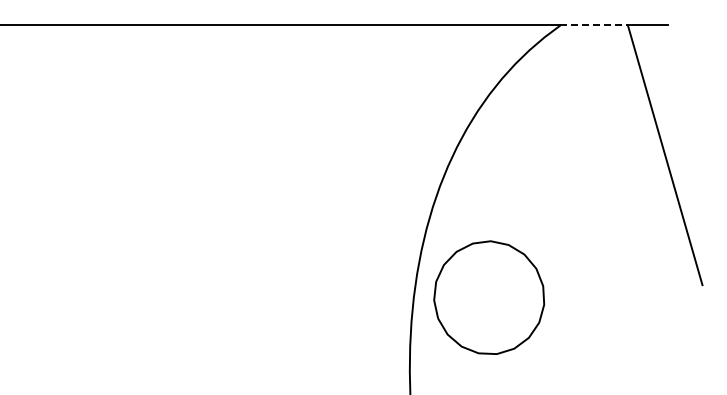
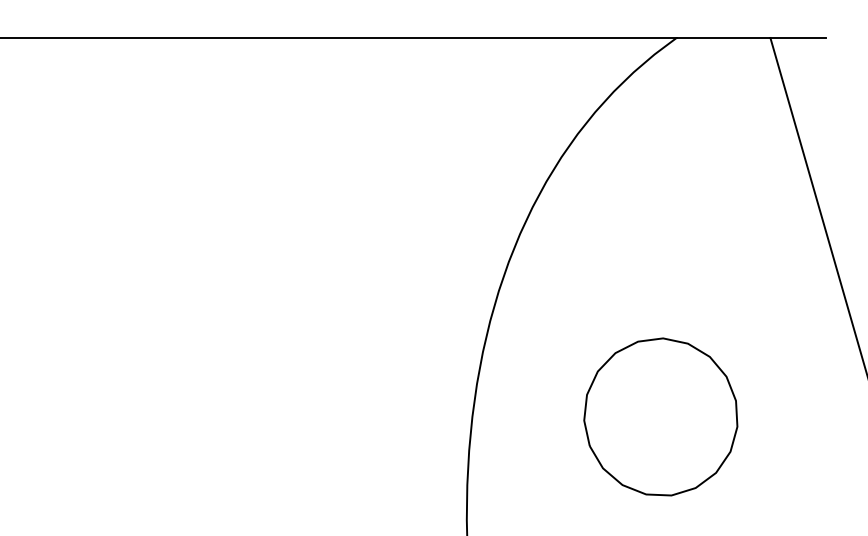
line: (594, 25) -> (723, 38), dashed -> solid
part: (489, 297) -> (661, 416), moved

